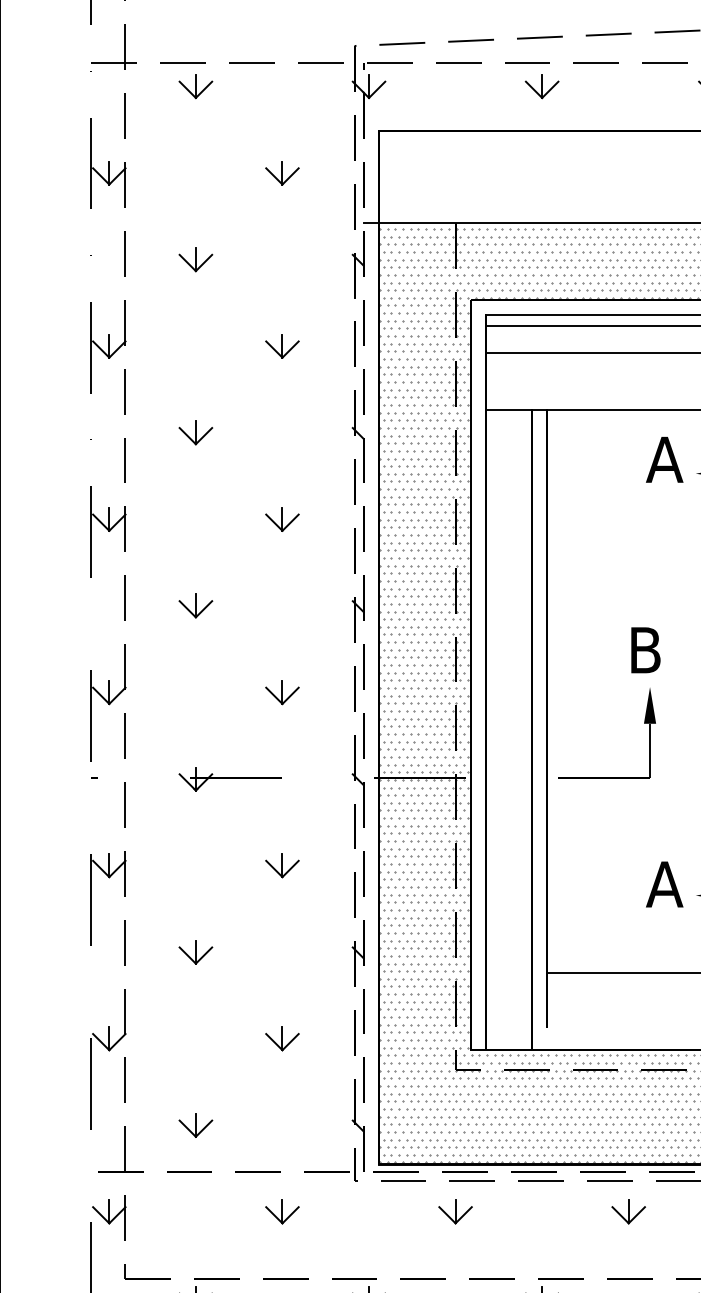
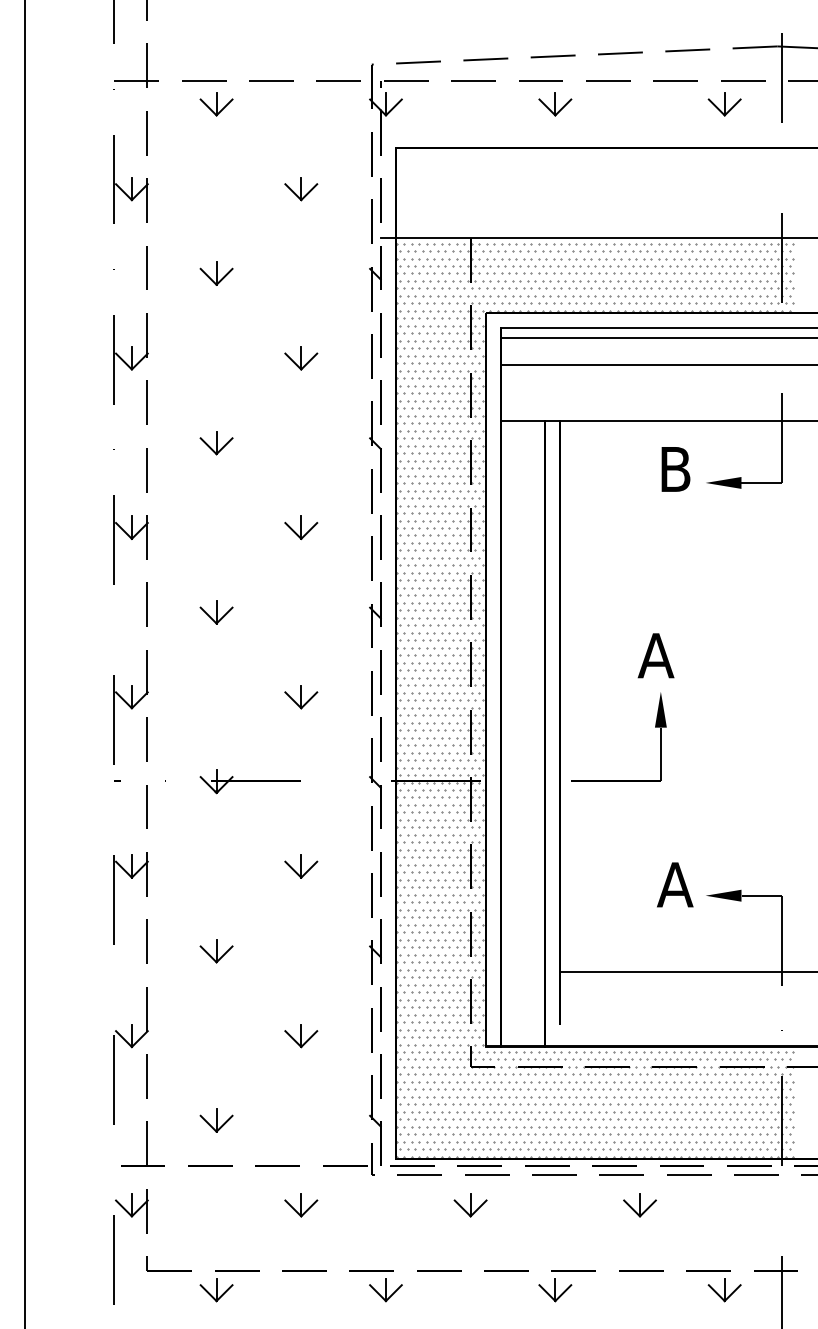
text: (663, 459) -> (674, 469), A -> B
text: (644, 650) -> (655, 655), B -> A

